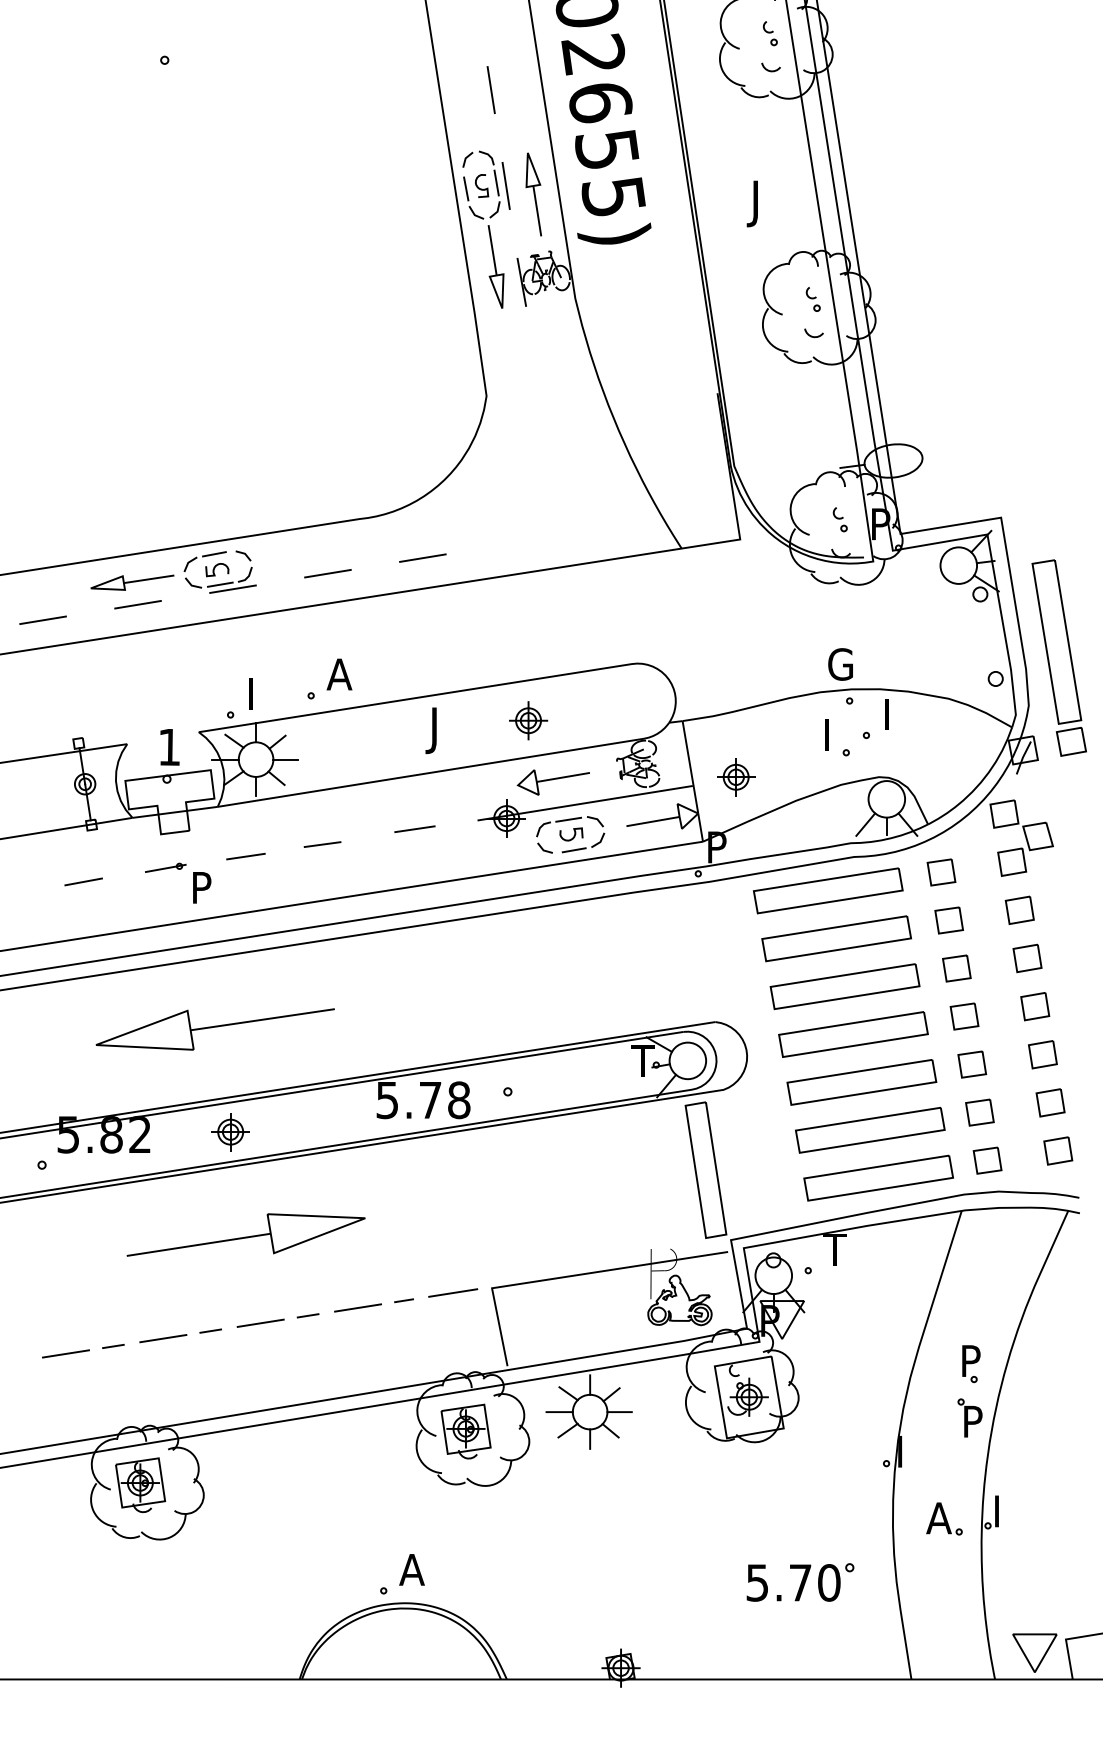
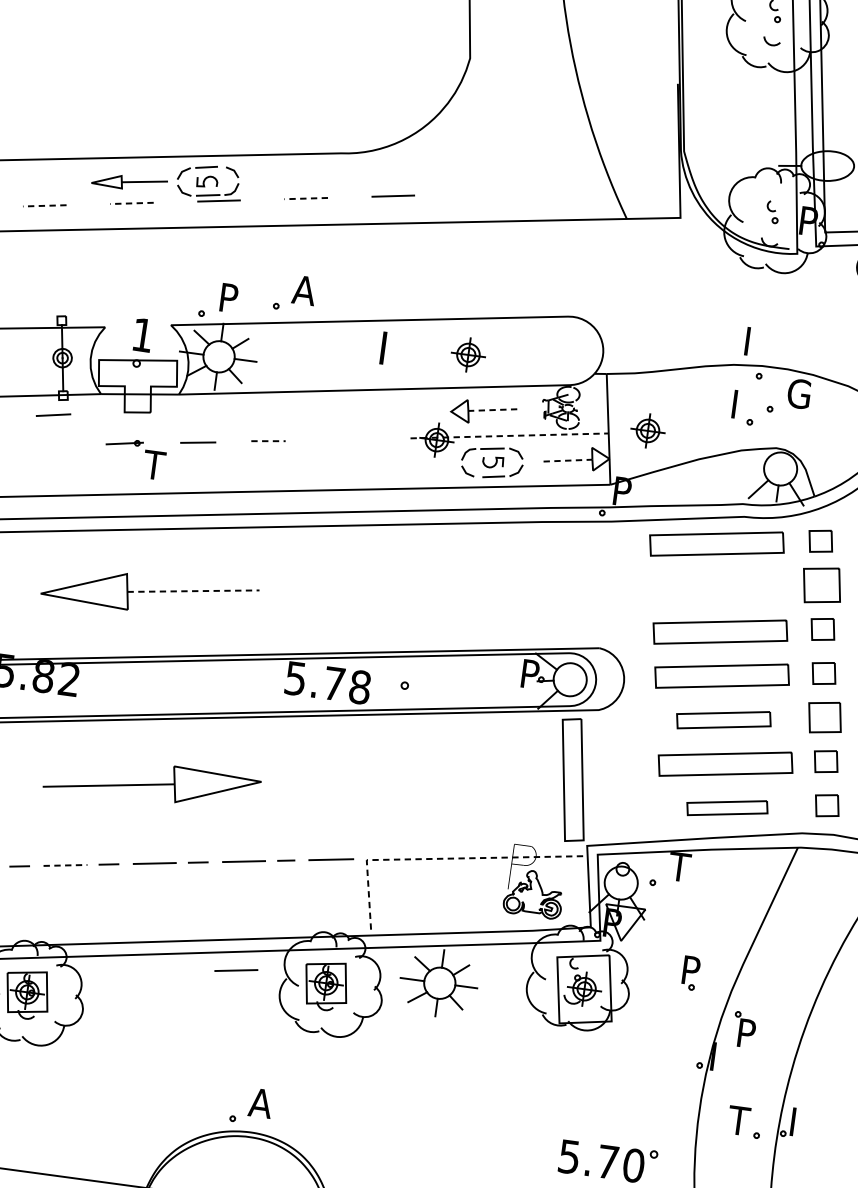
line: (327, 573) -> (305, 198), solid -> dashed
line: (137, 604) -> (131, 203), solid -> dashed
line: (42, 620) -> (44, 205), solid -> dashed
text: (840, 664) -> (755, 342), G -> I
text: (258, 693) -> (229, 297), I -> P
text: (895, 714) -> (798, 393), I -> G
text: (430, 749) -> (376, 368), J -> I
line: (563, 777) -> (492, 410), solid -> dashed
line: (585, 803) -> (509, 436), solid -> dashed
line: (653, 821) -> (568, 460), solid -> dashed
line: (414, 828) -> (352, 437), removed
line: (322, 844) -> (268, 441), solid -> dashed
line: (83, 881) -> (53, 414), moved
text: (200, 887) -> (153, 464), P -> T
part: (948, 920) -> (821, 585), size x1.6
part: (836, 938) -> (718, 587), removed
line: (262, 1019) -> (193, 590), solid -> dashed
text: (642, 1060) -> (529, 673), T -> P
part: (972, 1064) -> (825, 717), size x1.4
part: (861, 1082) -> (723, 720), size x0.7
part: (230, 1132) -> (150, 688), removed
part: (878, 1177) -> (727, 807), size x0.6
line: (570, 1276) -> (438, 859), solid -> dashed
line: (163, 1338) -> (65, 865), solid -> dashed
part: (971, 1364) -> (691, 973), moved
part: (969, 1417) -> (743, 1029), moved
line: (365, 1427) -> (236, 969), added
text: (938, 1518) -> (739, 1121), A -> T

